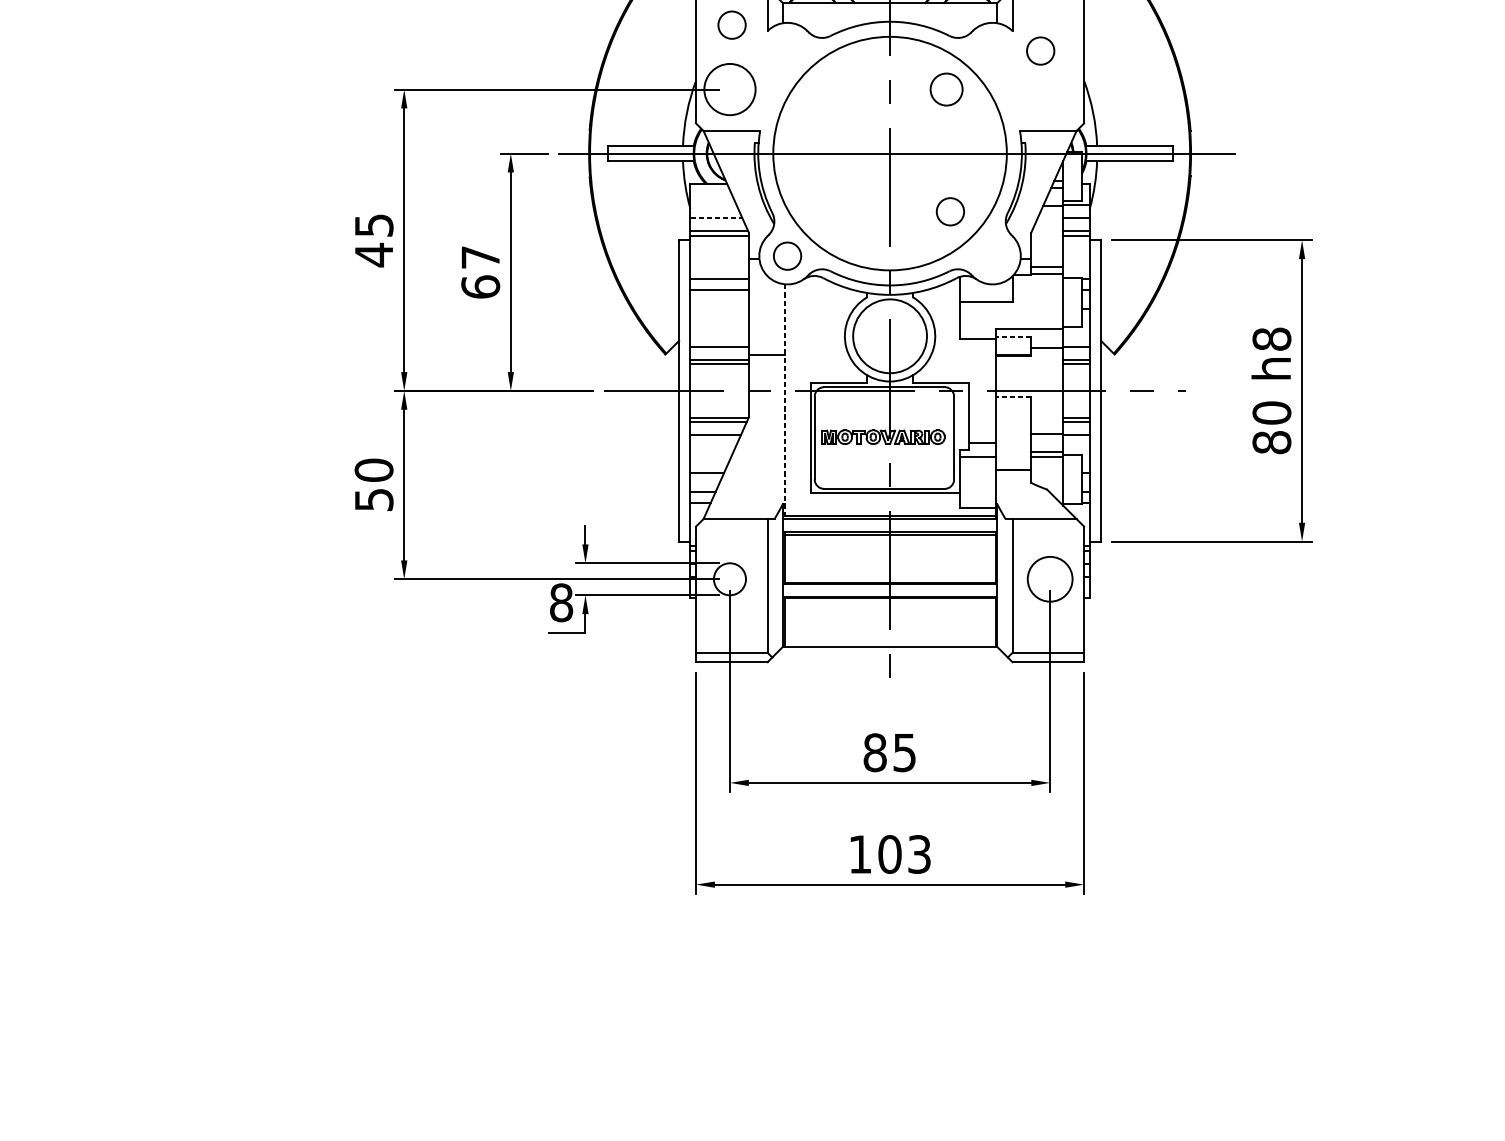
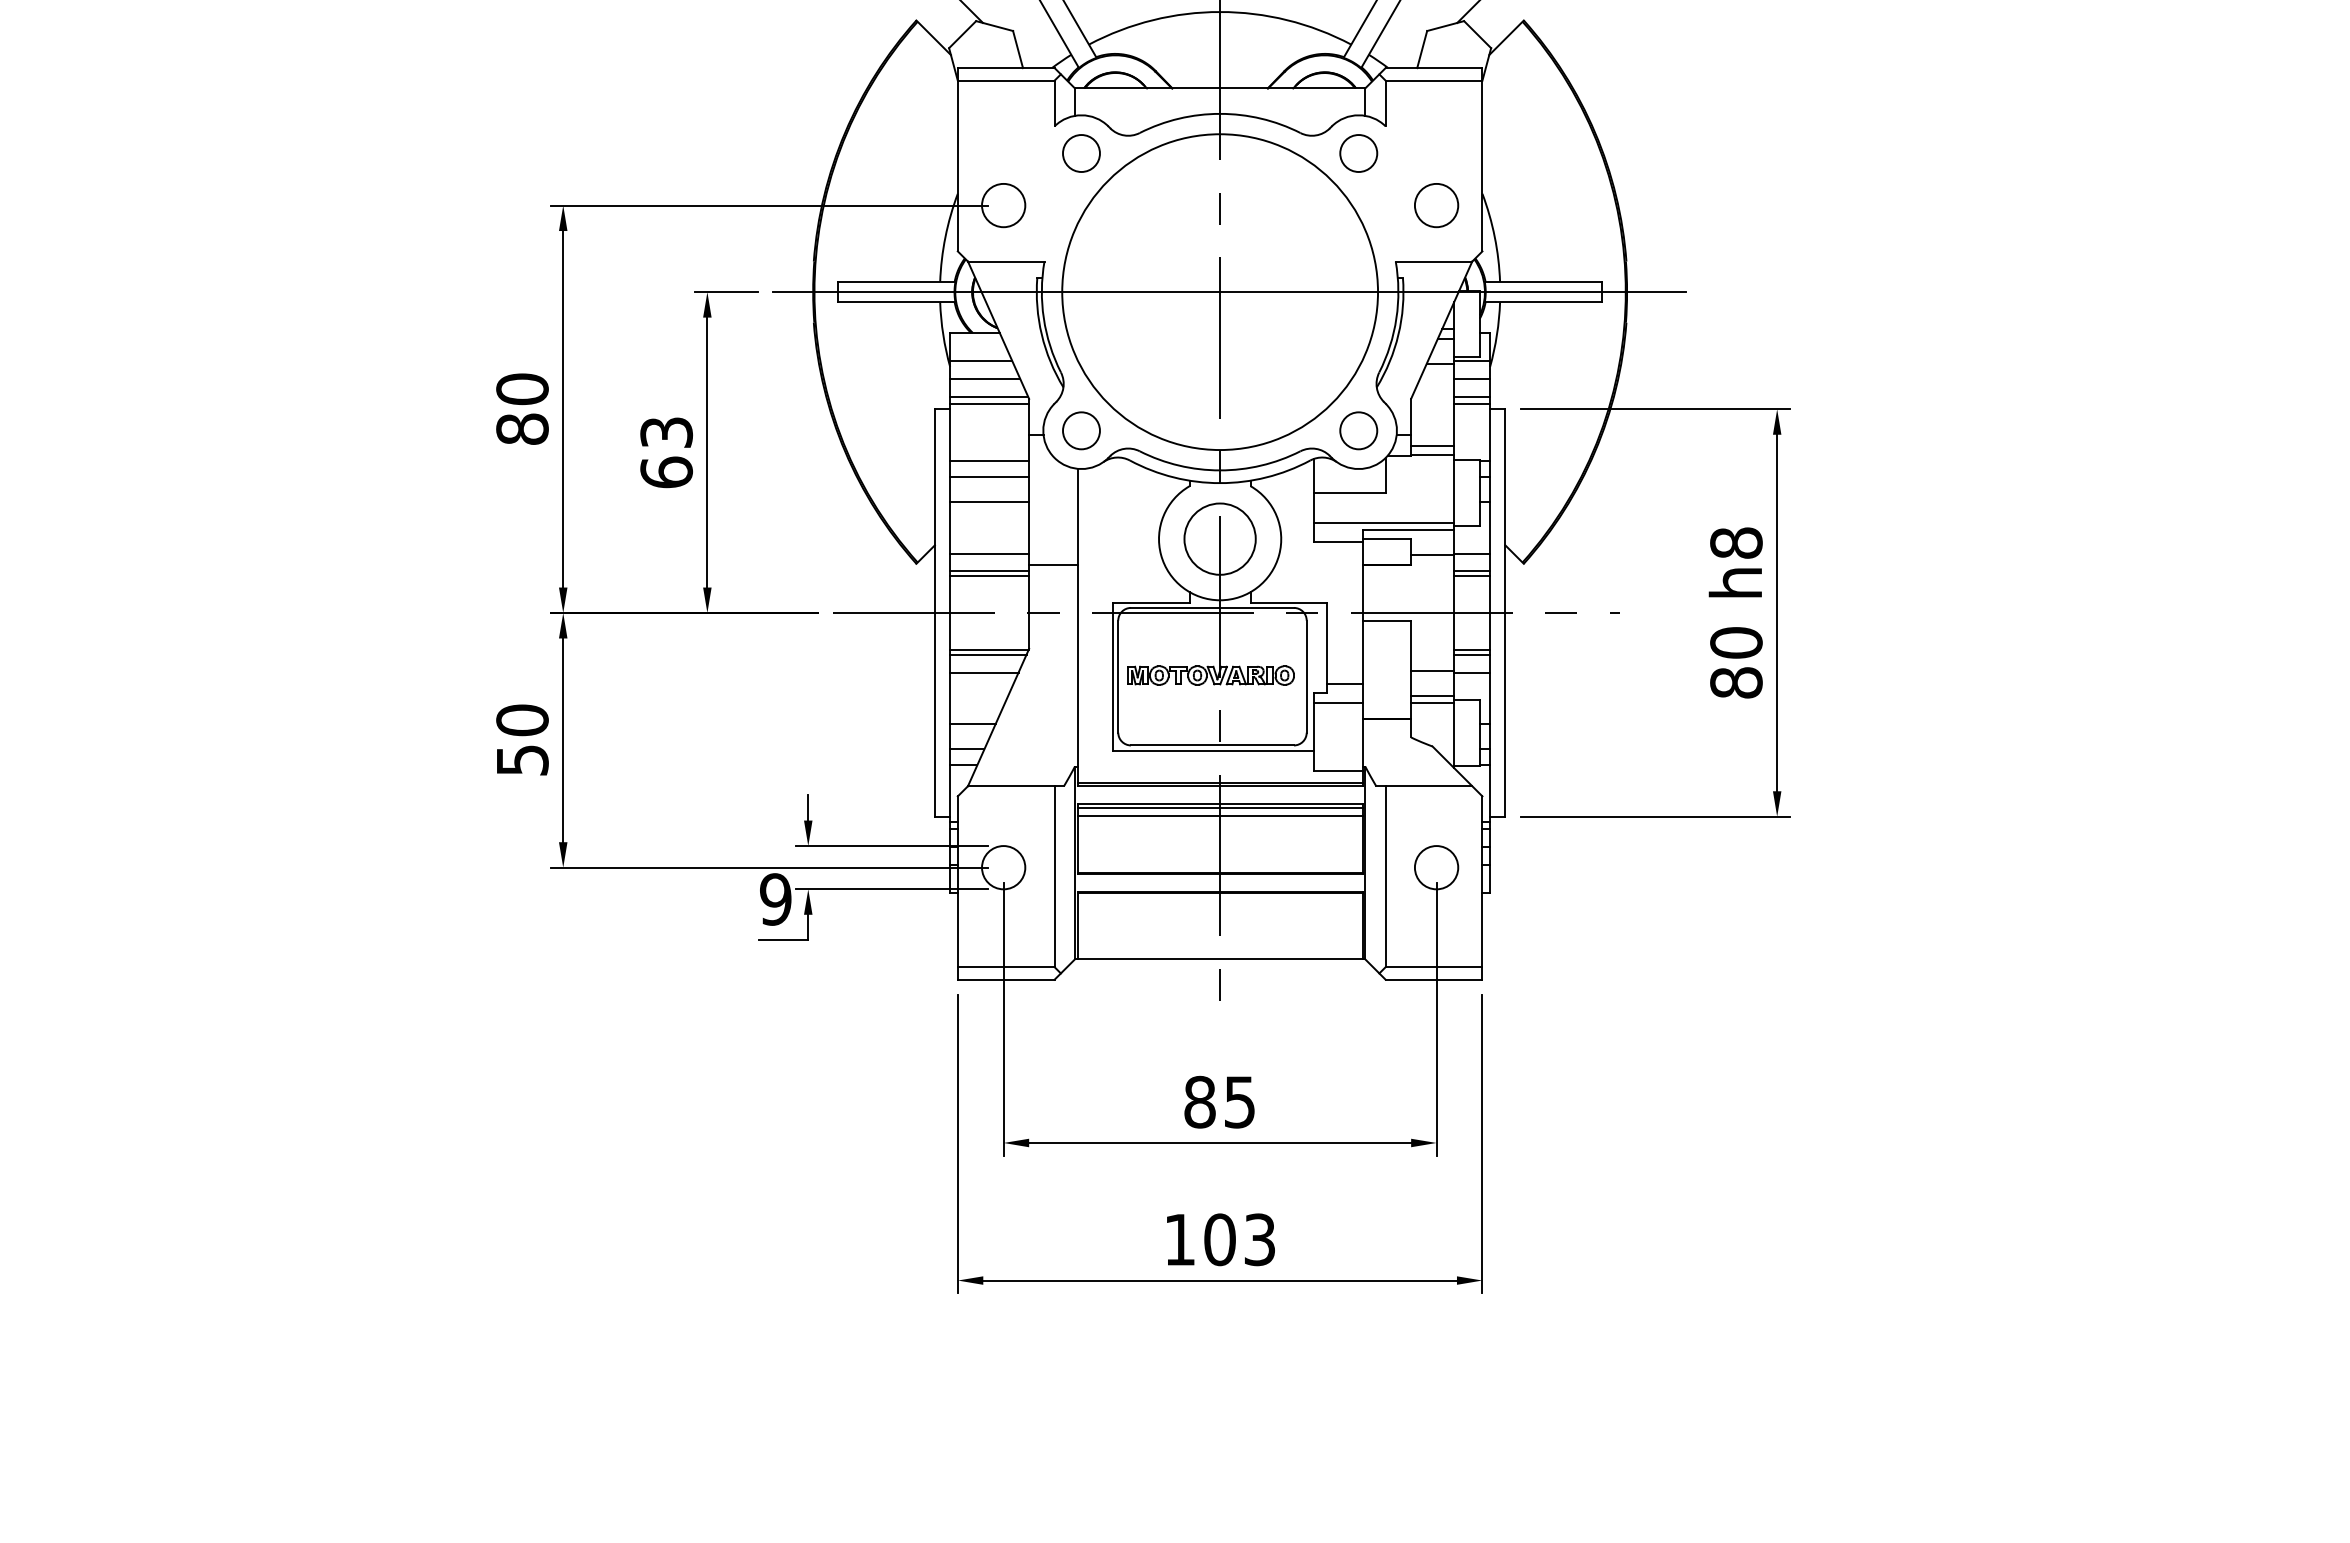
circle: (732, 25) -> (1081, 153), moved
circle: (1040, 51) -> (1358, 153), moved
circle: (729, 89) -> (1003, 205), size x0.62
circle: (946, 89) -> (1436, 205), moved
line: (713, 204) -> (981, 361), added
circle: (950, 211) -> (1358, 430), moved
line: (716, 218) -> (985, 379), dashed -> solid
text: (374, 240) -> (522, 409), 45 -> 80
text: (480, 257) -> (666, 432), 67 -> 63
line: (719, 309) -> (989, 502), added
line: (1011, 324) -> (1384, 523), added
circle: (889, 335) -> (1219, 538), size x0.71
line: (1013, 336) -> (1386, 539), dashed -> solid
line: (1013, 397) -> (1386, 621), dashed -> solid
line: (784, 401) -> (1077, 627), dashed -> solid
line: (889, 541) -> (1219, 816), added
circle: (1050, 579) -> (1436, 867), size x0.71
text: (561, 602) -> (775, 899), 8 -> 9

